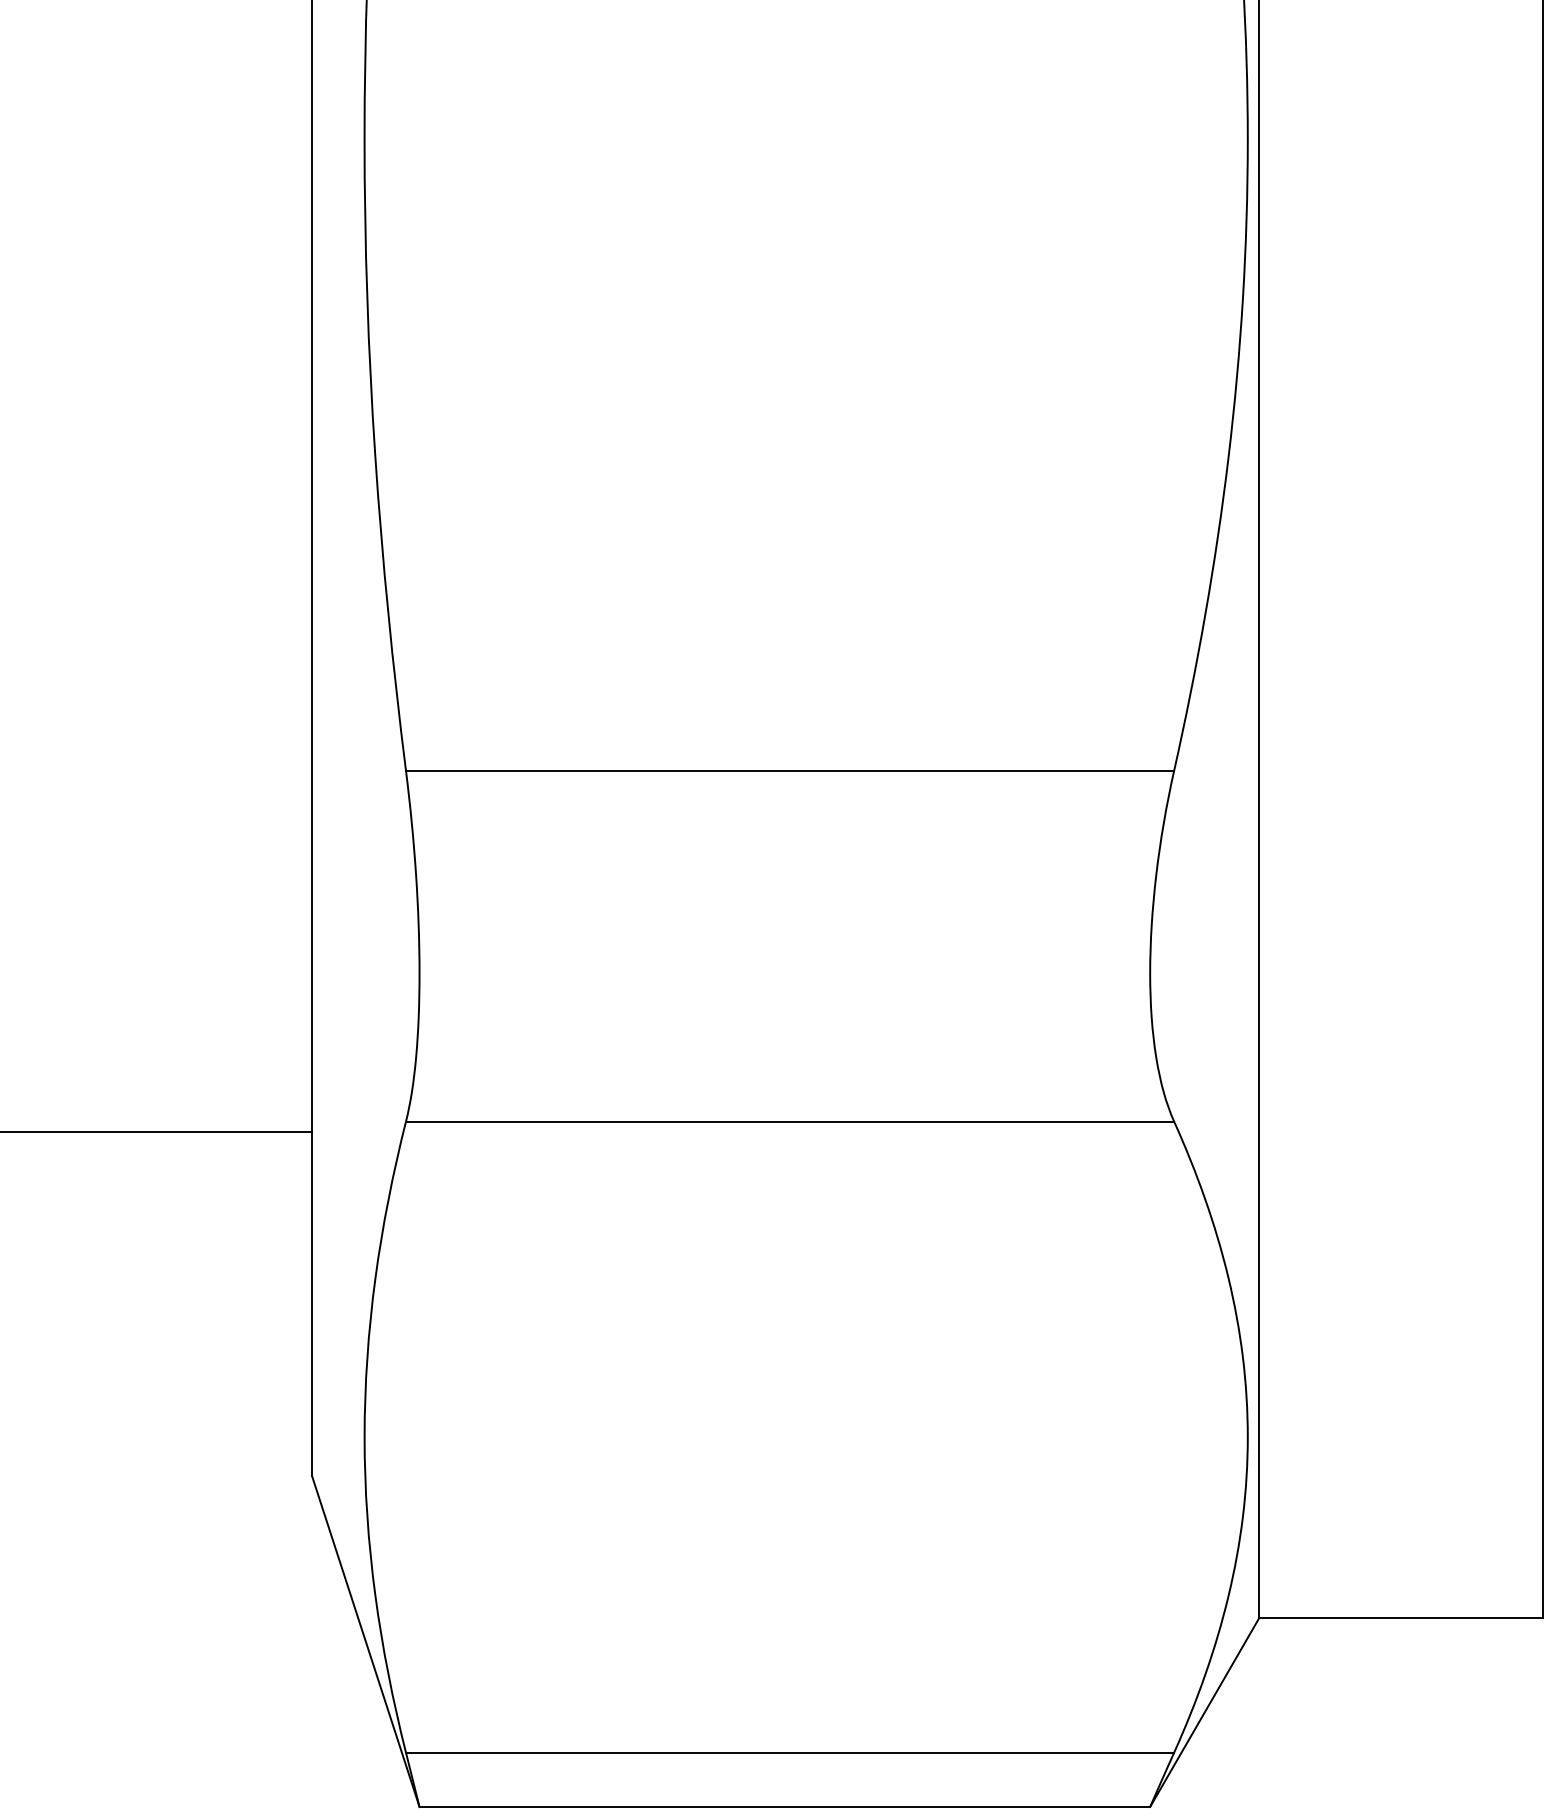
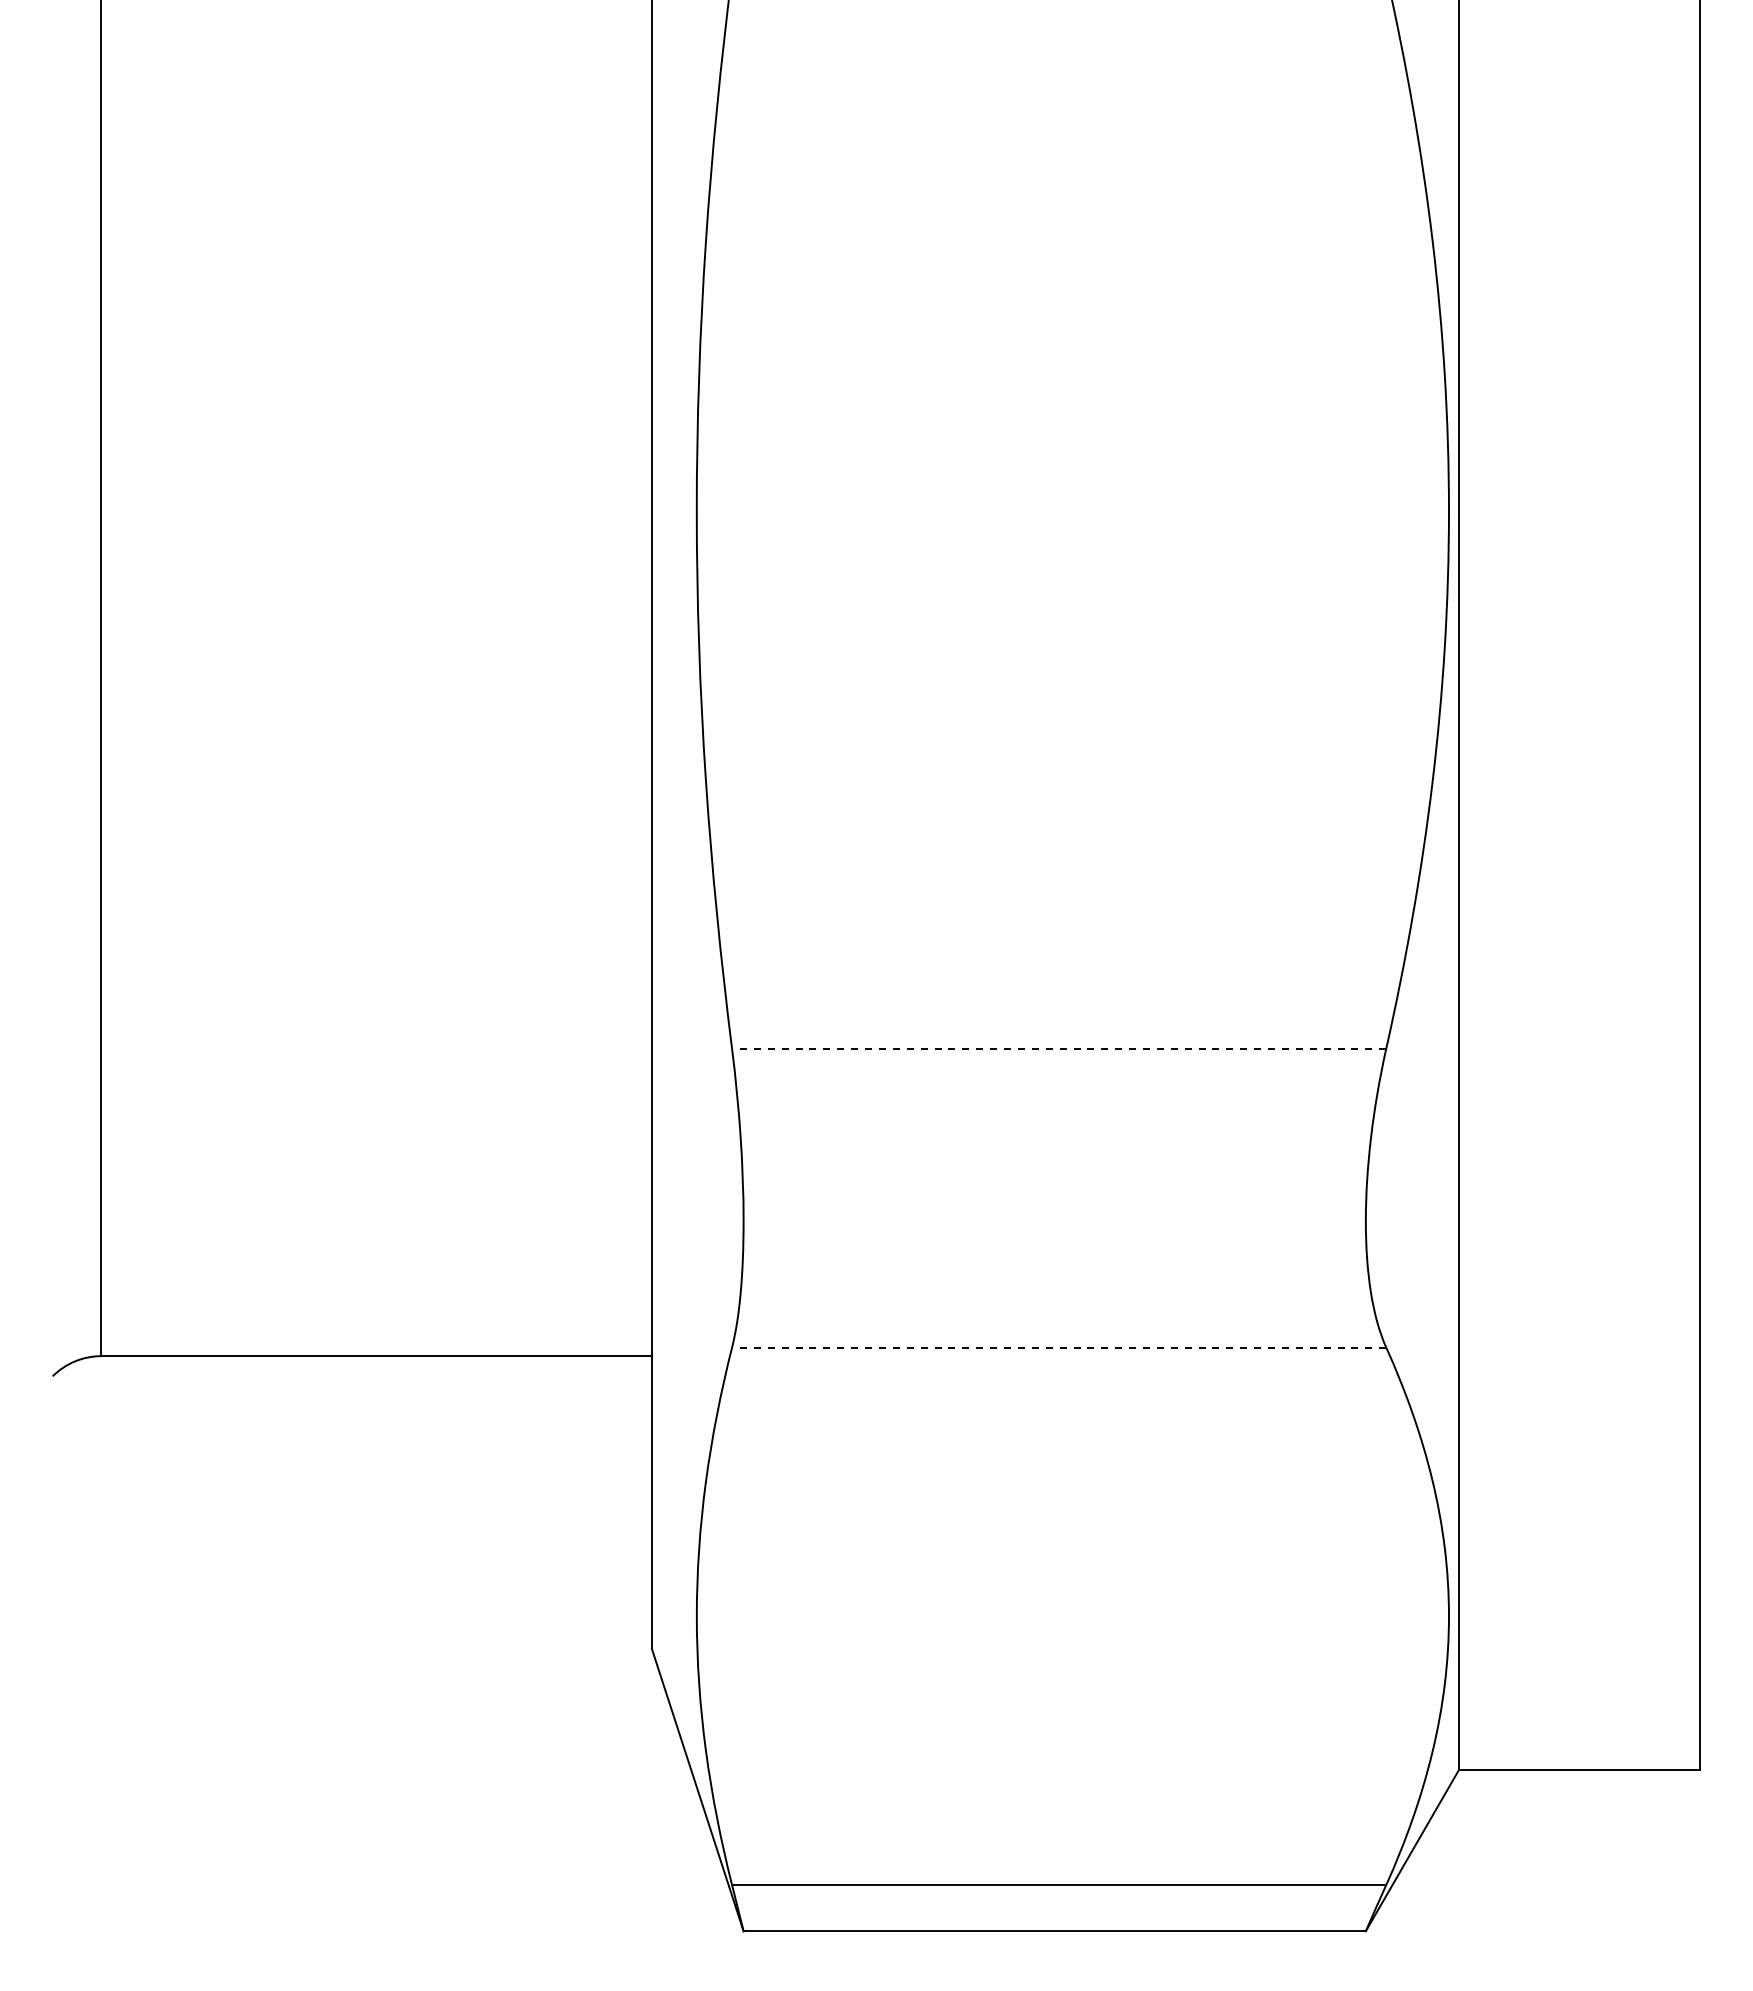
line: (789, 770) -> (1058, 1048), solid -> dashed
line: (789, 1121) -> (1058, 1347), solid -> dashed

